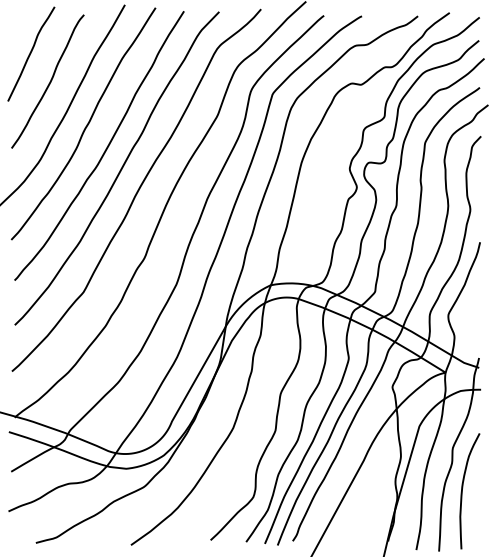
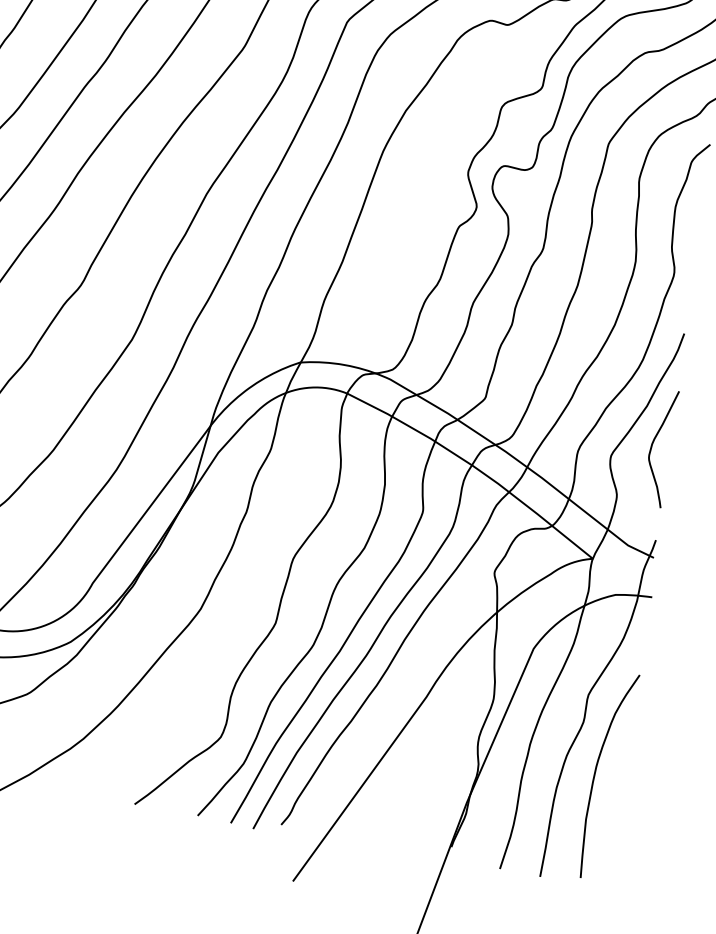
curve: (471, 305) -> (654, 444), added

